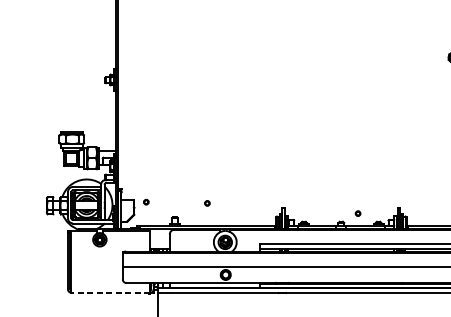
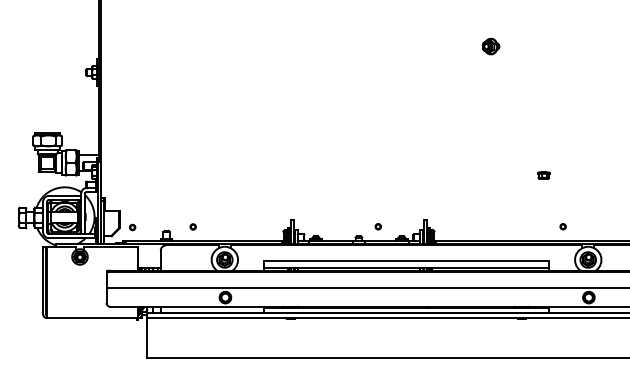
part: (146, 202) -> (132, 227), moved
part: (206, 203) -> (192, 226), moved
line: (110, 293) -> (92, 318), dashed -> solid

